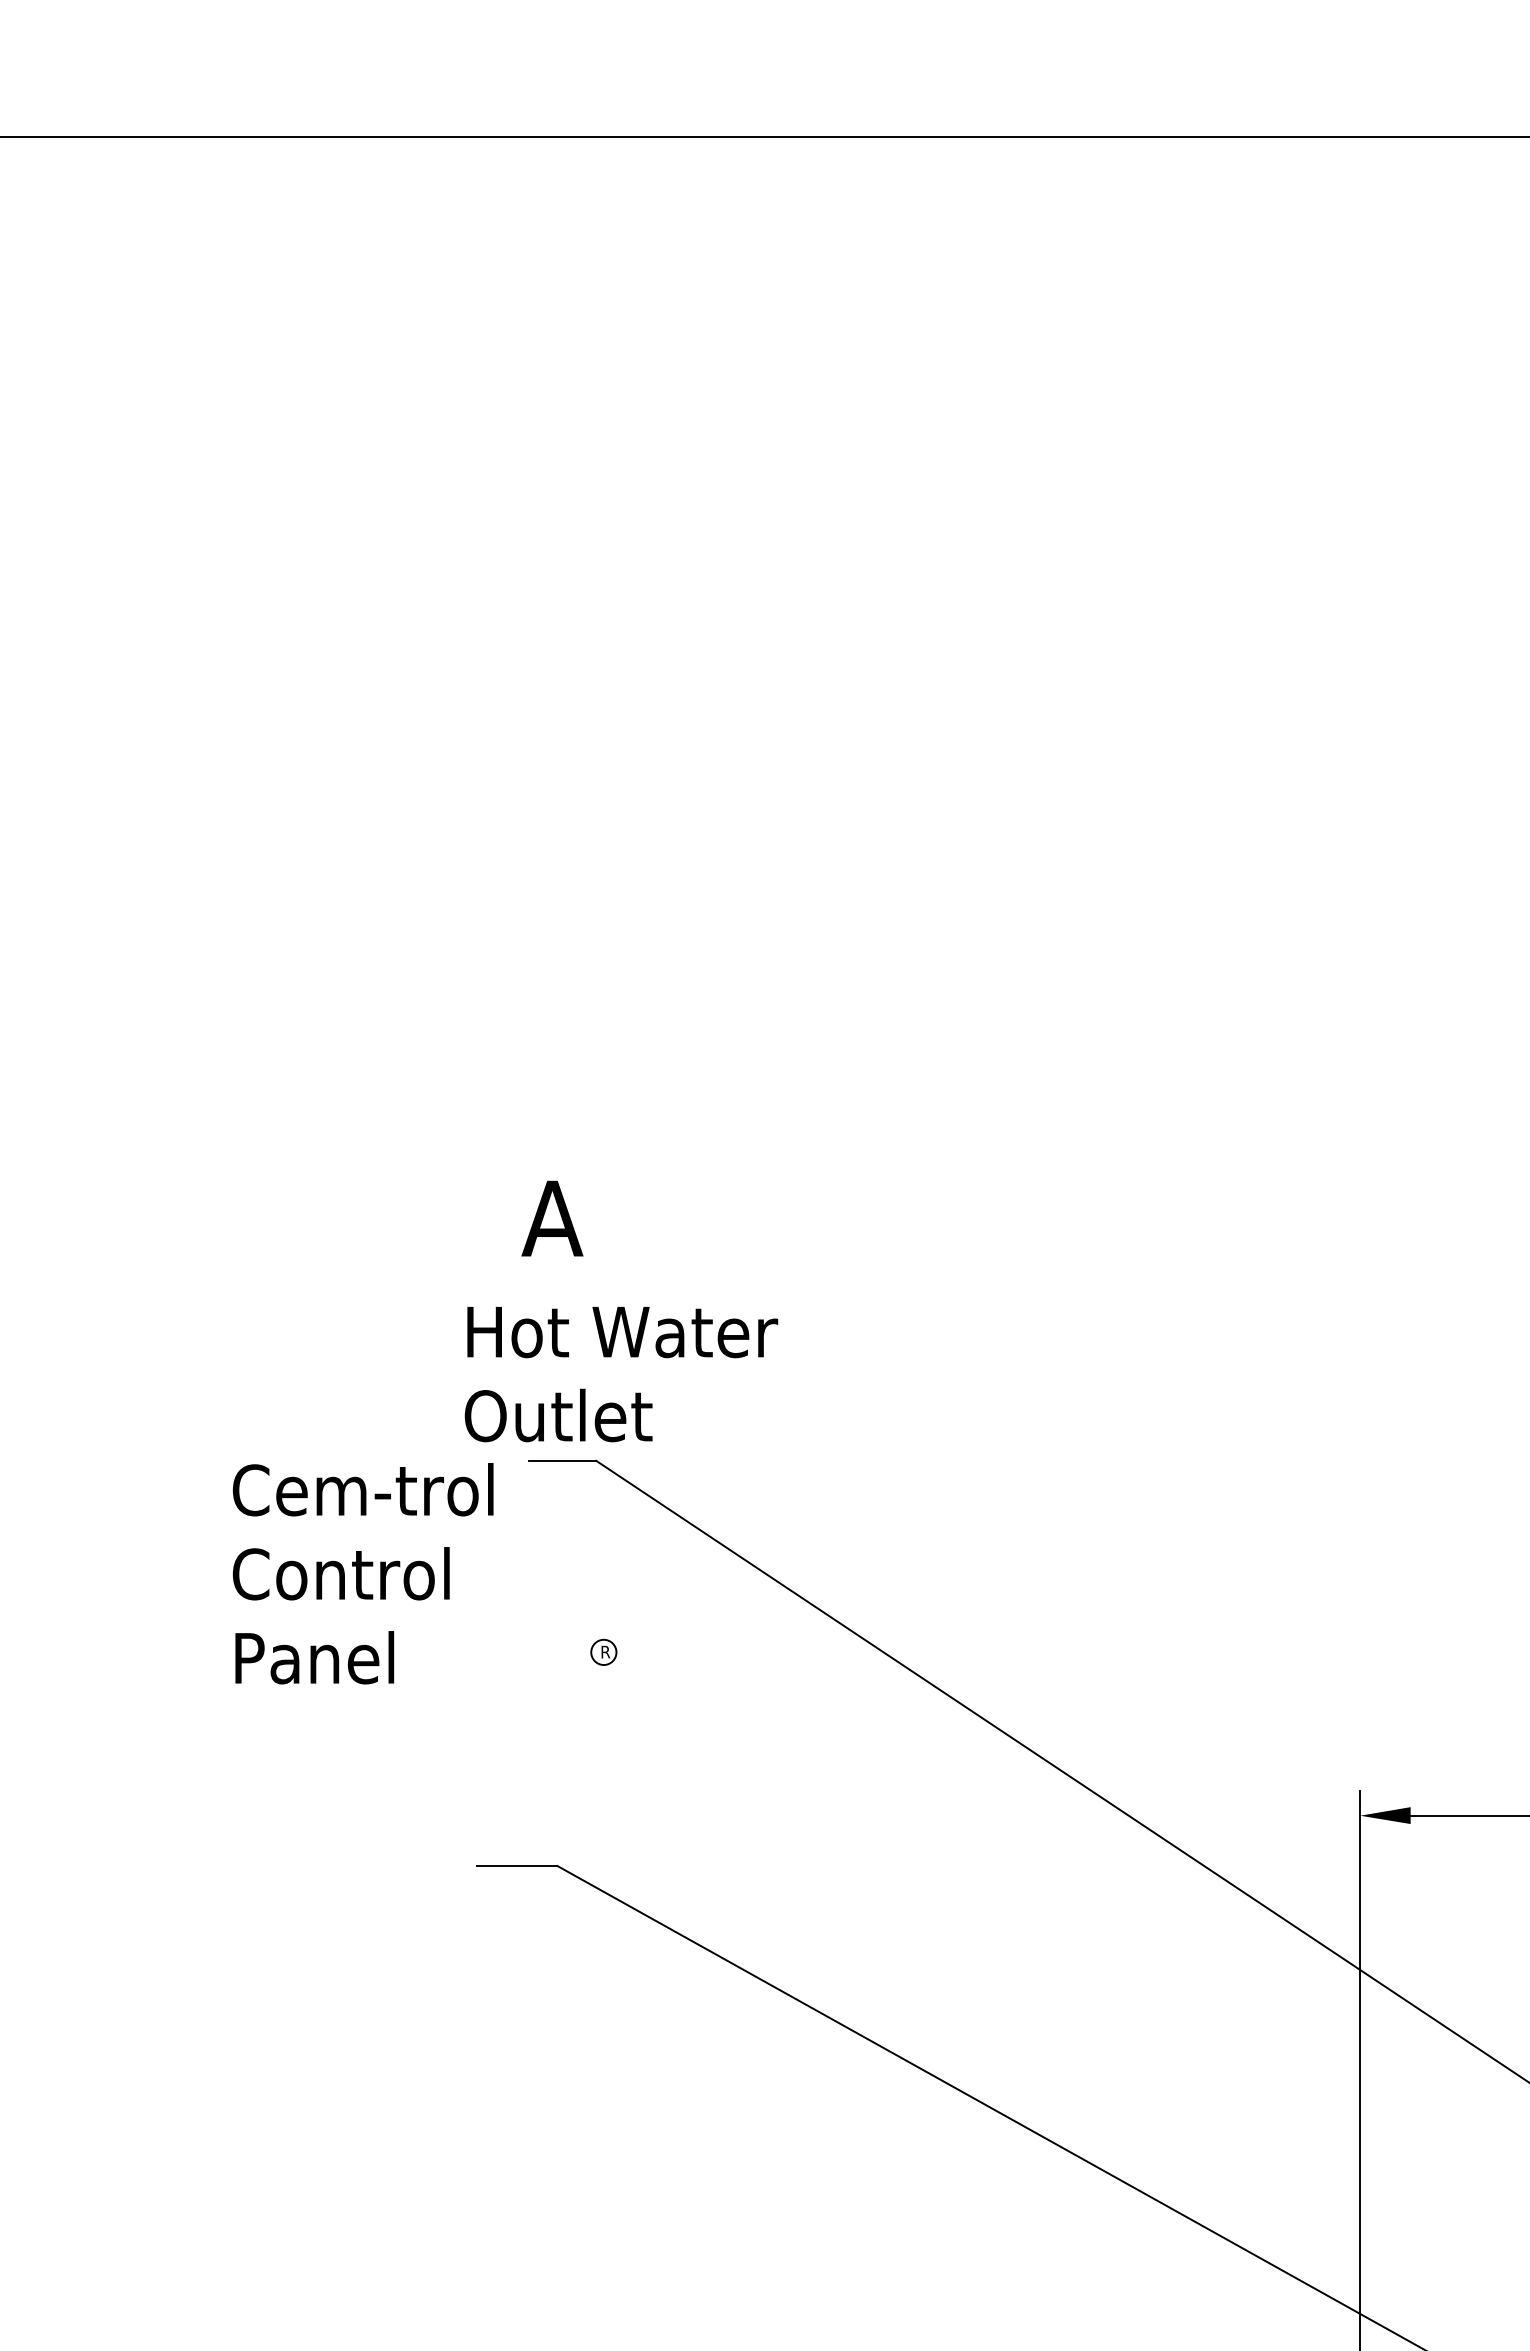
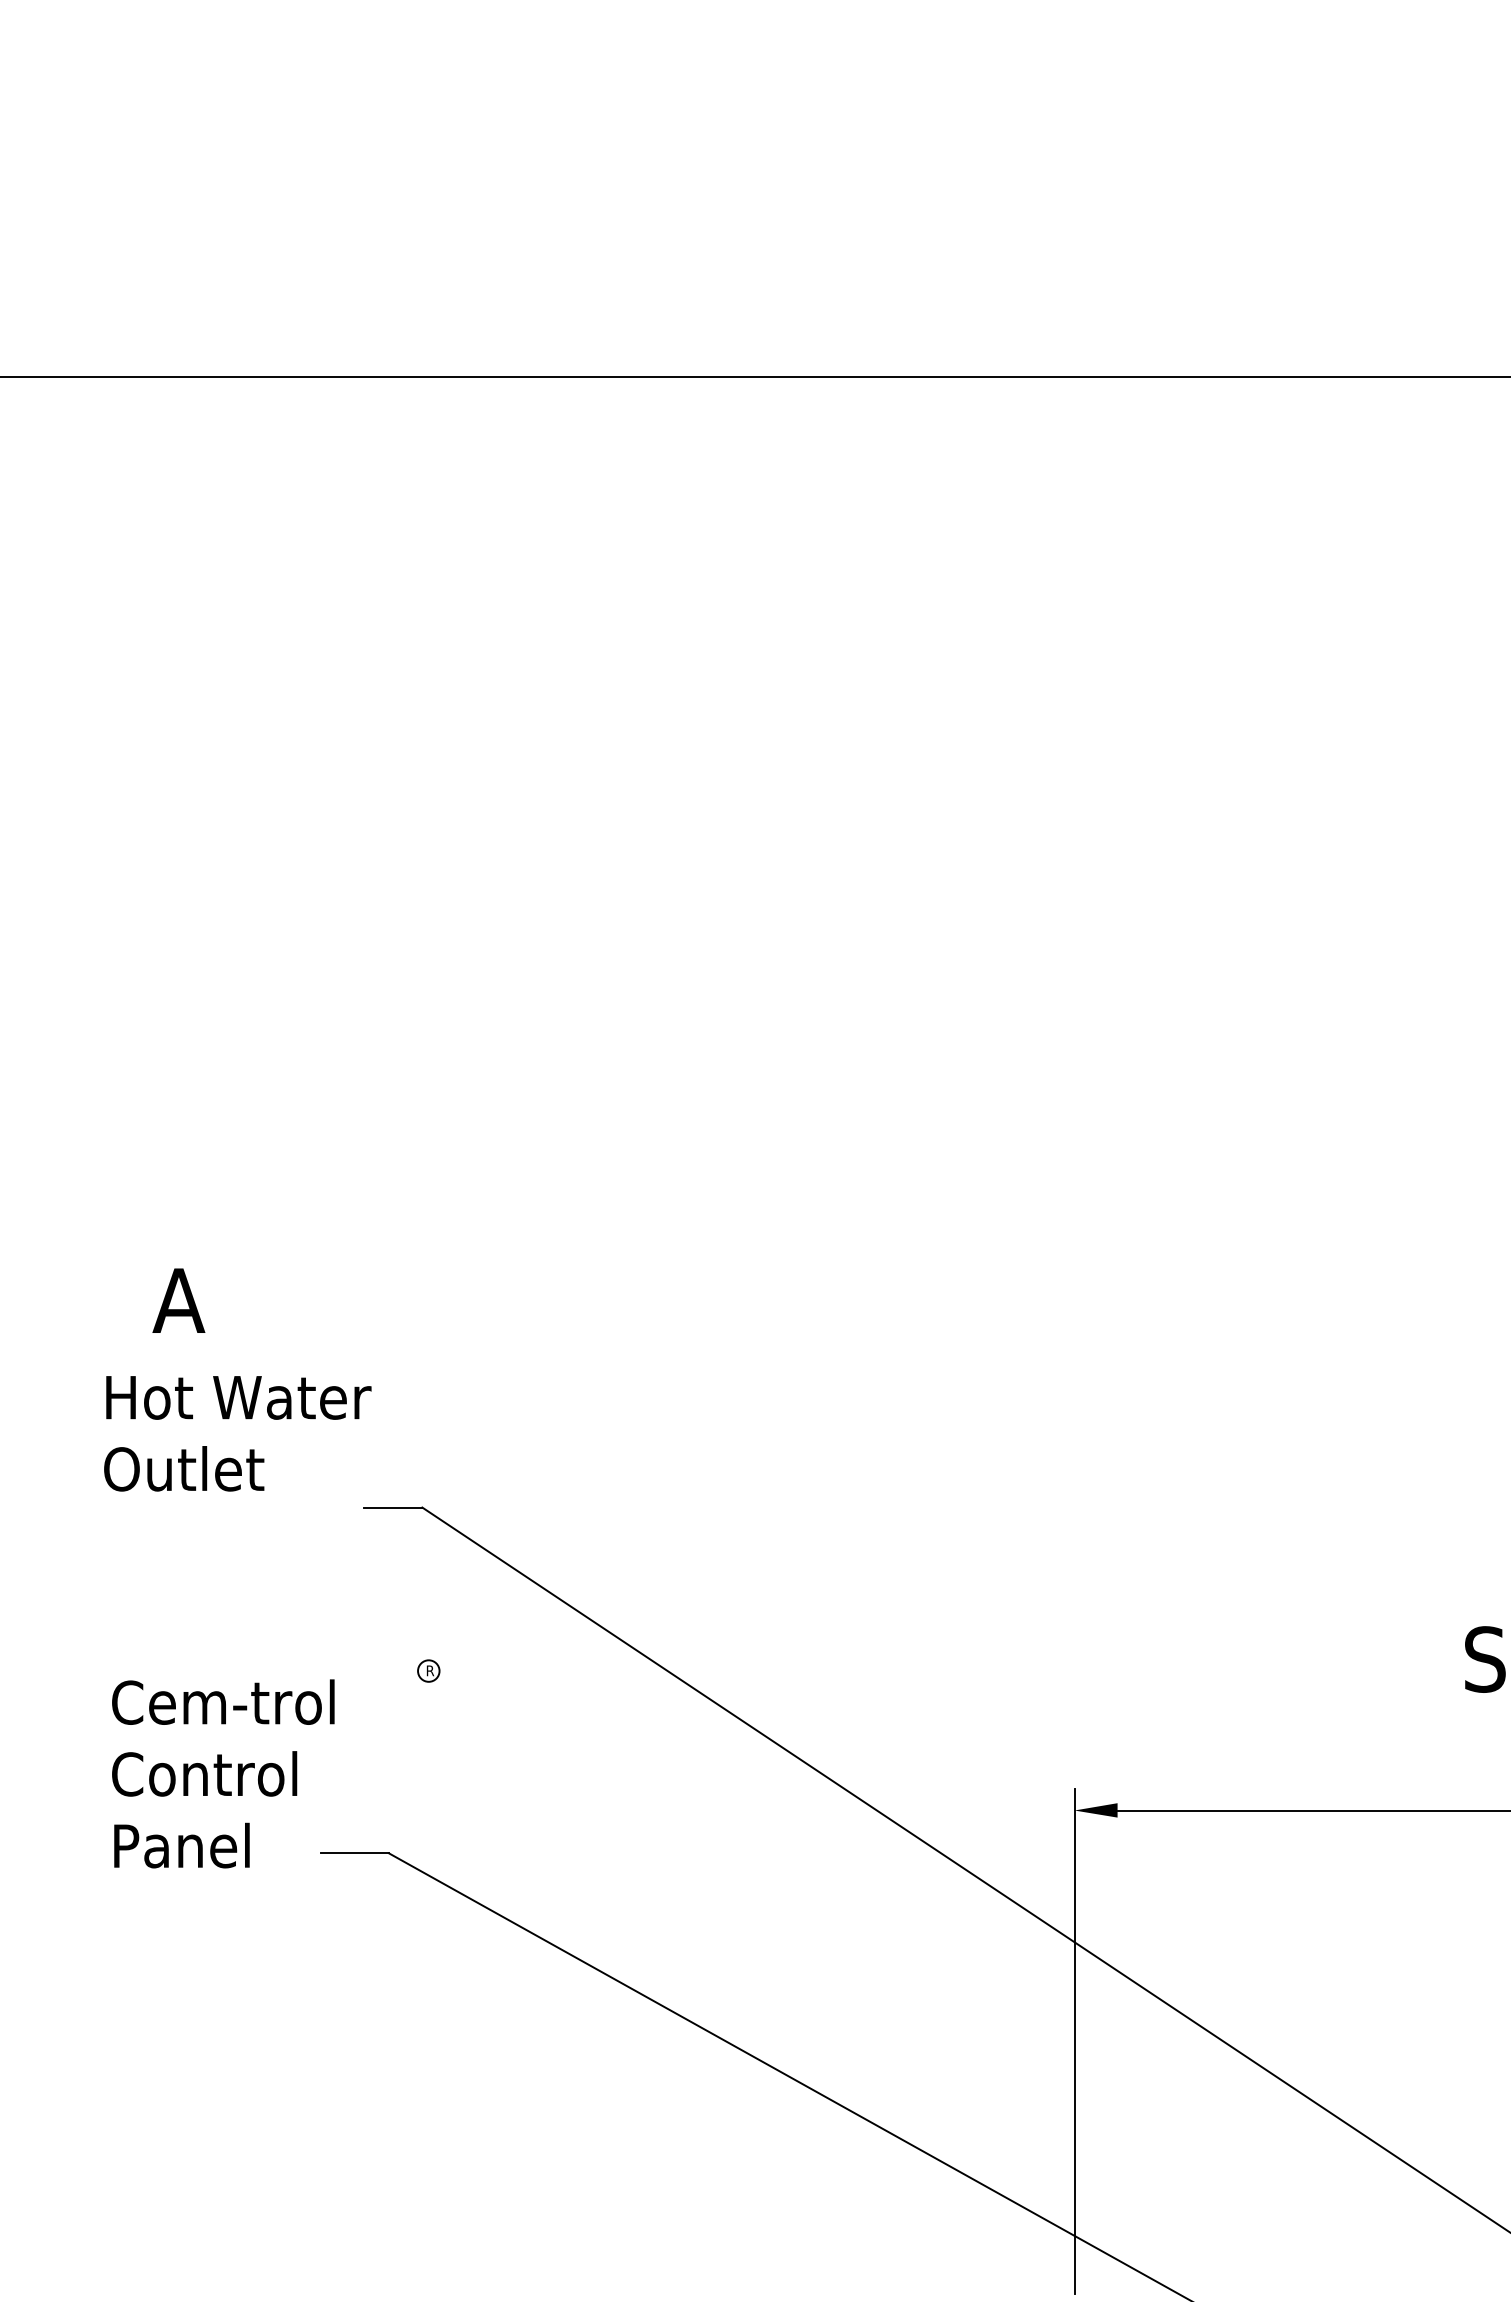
text: (621, 1310) -> (237, 1379), moved
text: (363, 1573) -> (223, 1773), moved

